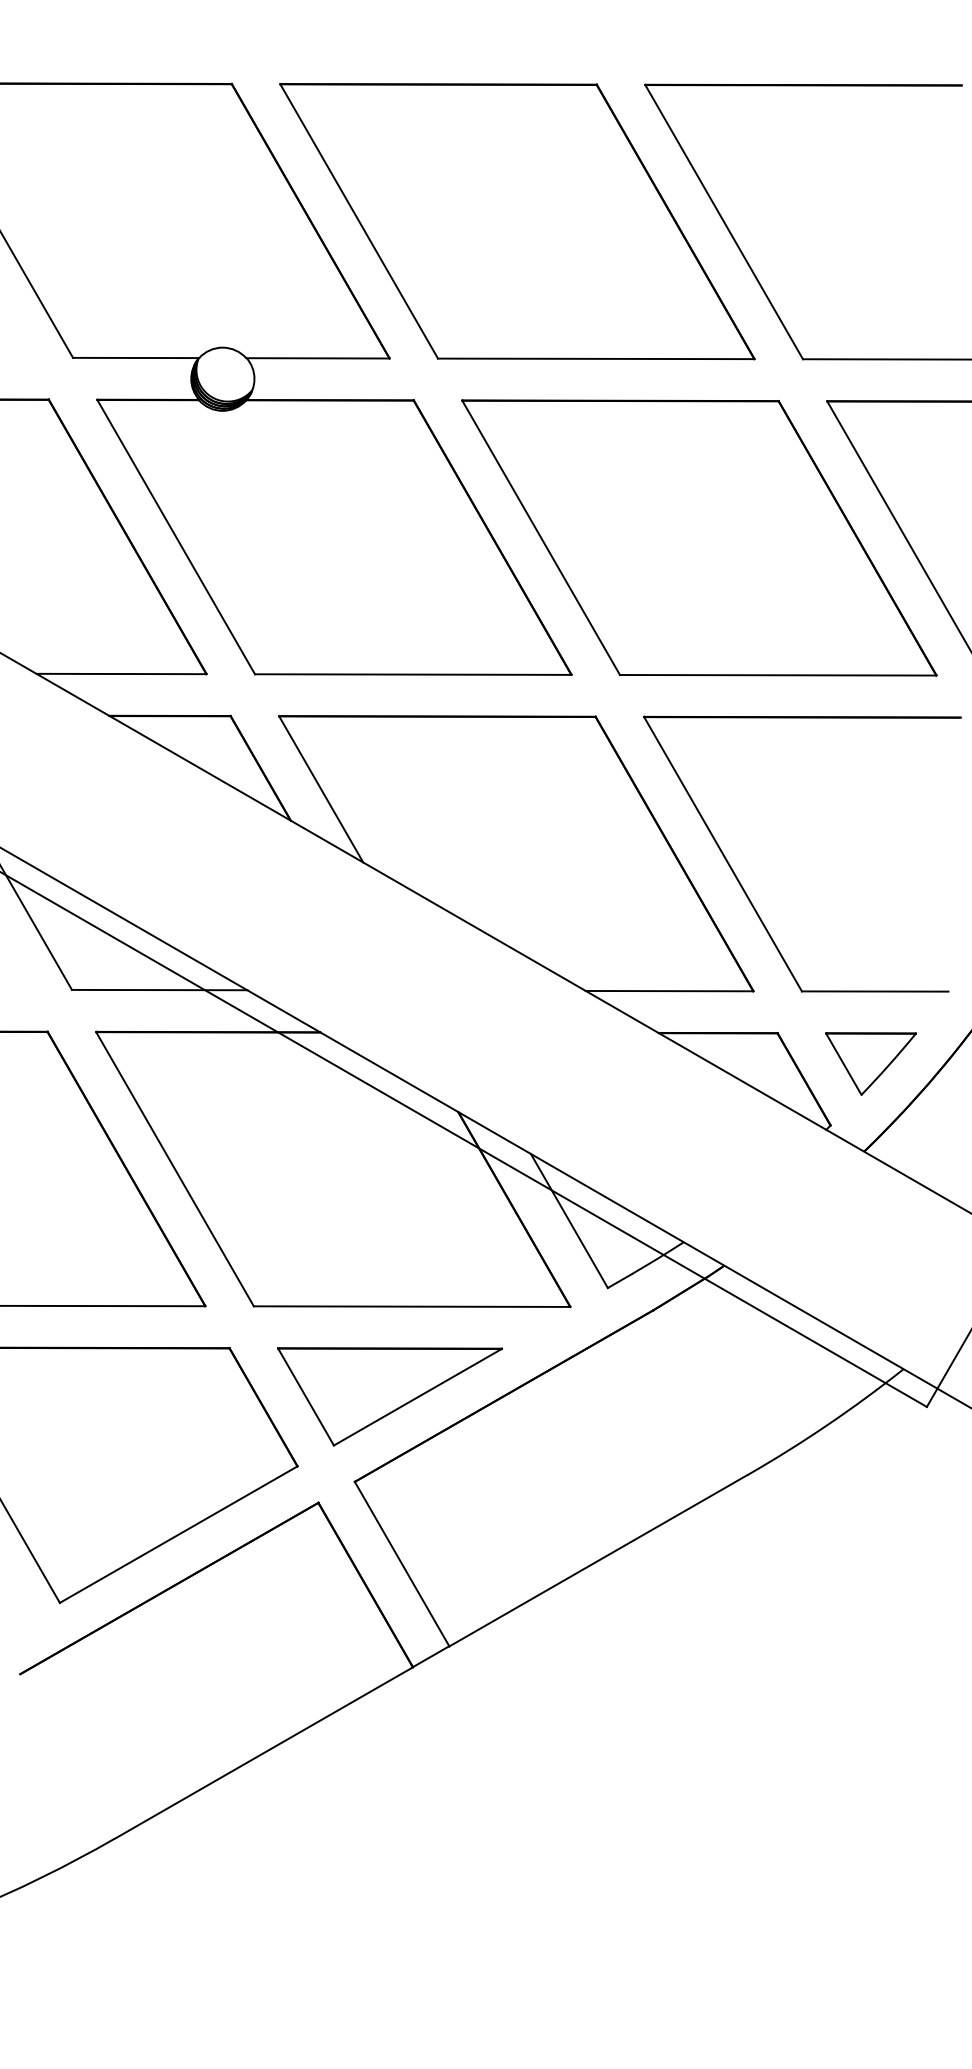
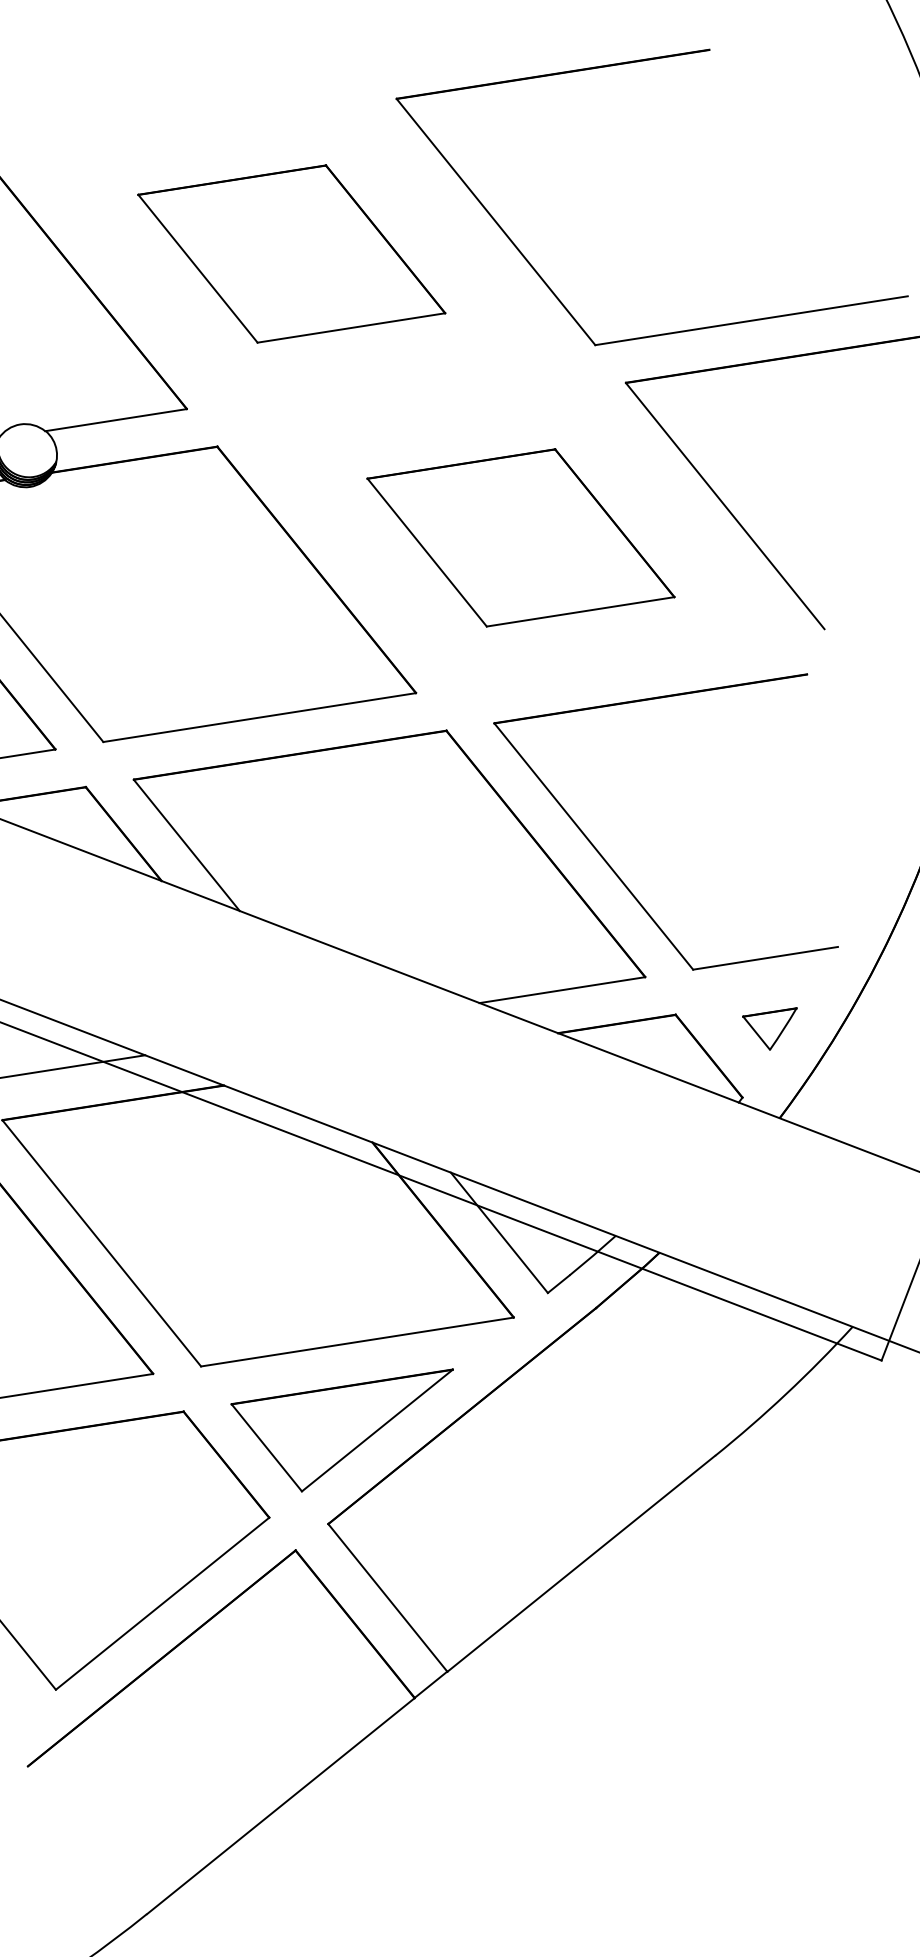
part: (517, 221) -> (291, 253), size x0.6
part: (699, 537) -> (520, 537), size x0.6
part: (870, 1063) -> (772, 1030), size x0.6

